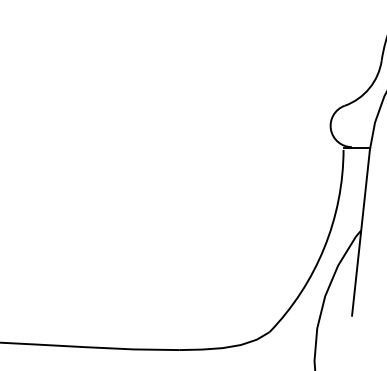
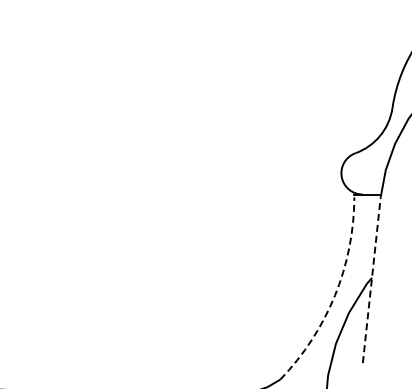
line: (360, 232) -> (371, 279), solid -> dashed
arc: (323, 248) -> (334, 295), solid -> dashed

